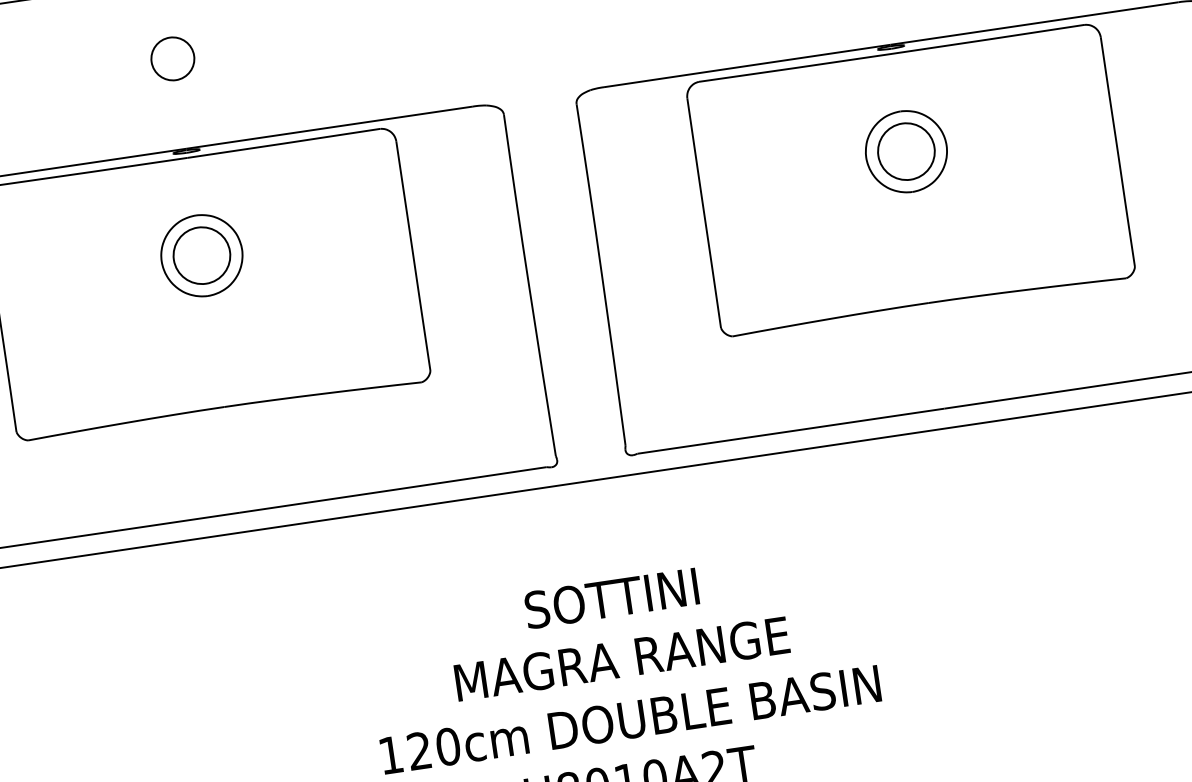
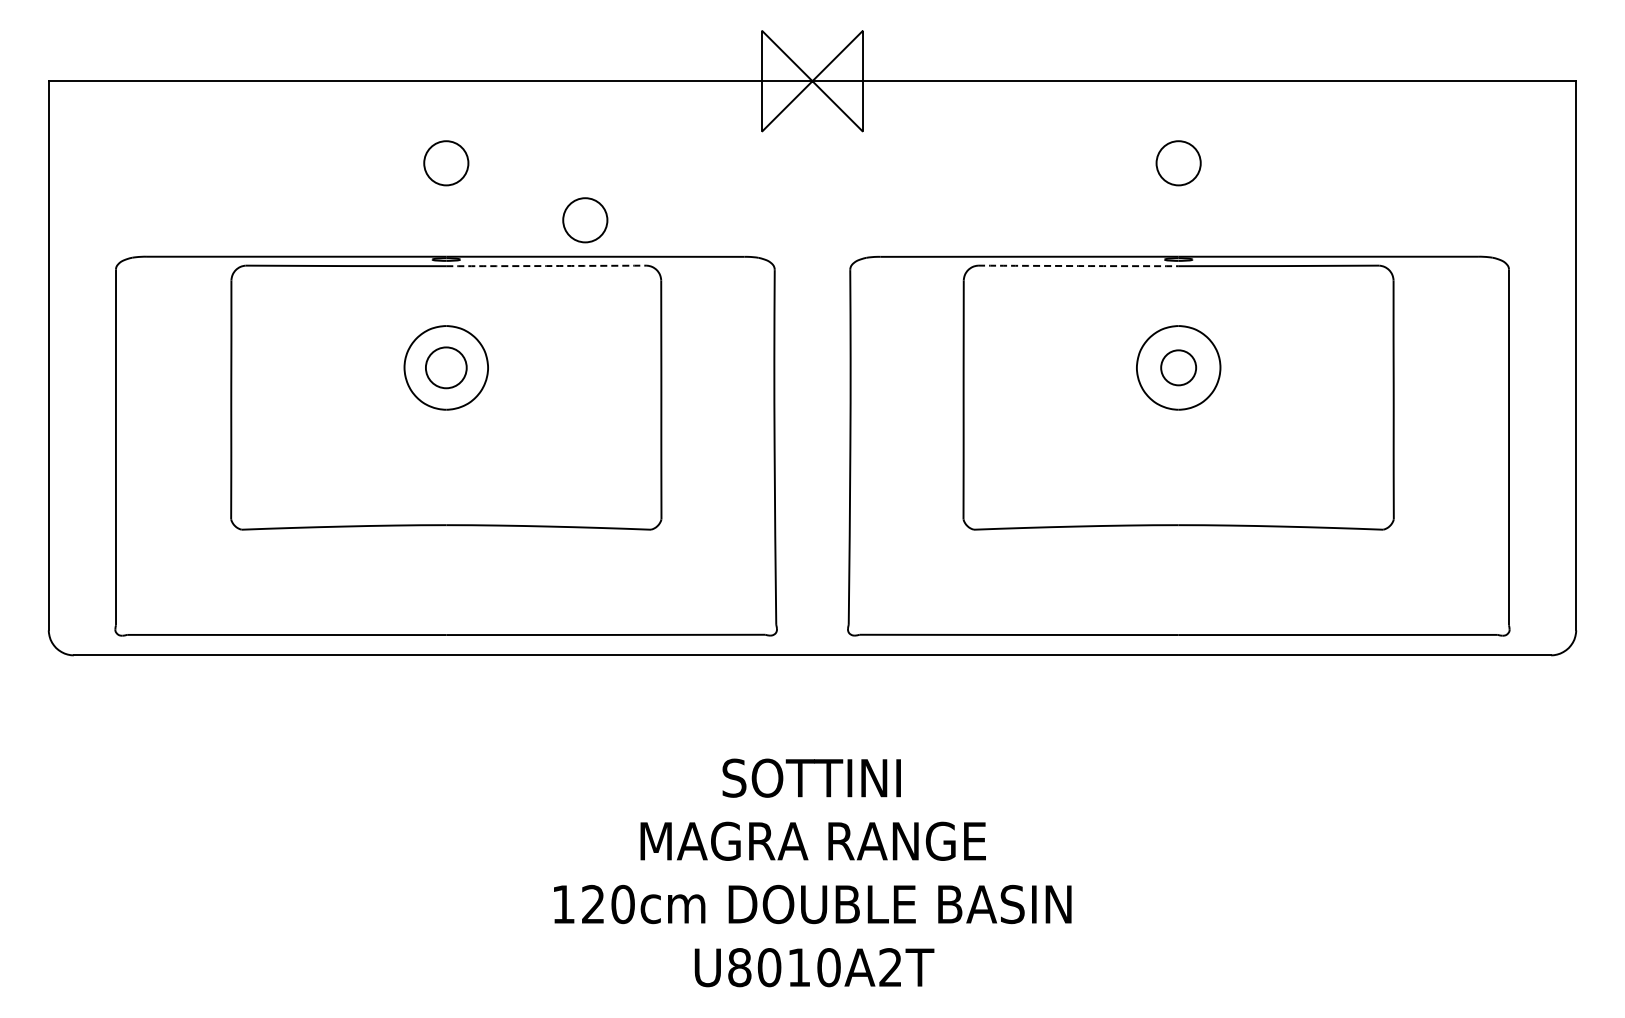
arc: (795, 68) -> (1078, 266), solid -> dashed
circle: (314, 94) -> (585, 220), added
arc: (283, 143) -> (546, 266), solid -> dashed
circle: (906, 151) -> (1178, 367), size x0.6
circle: (202, 255) -> (446, 367), size x0.7

